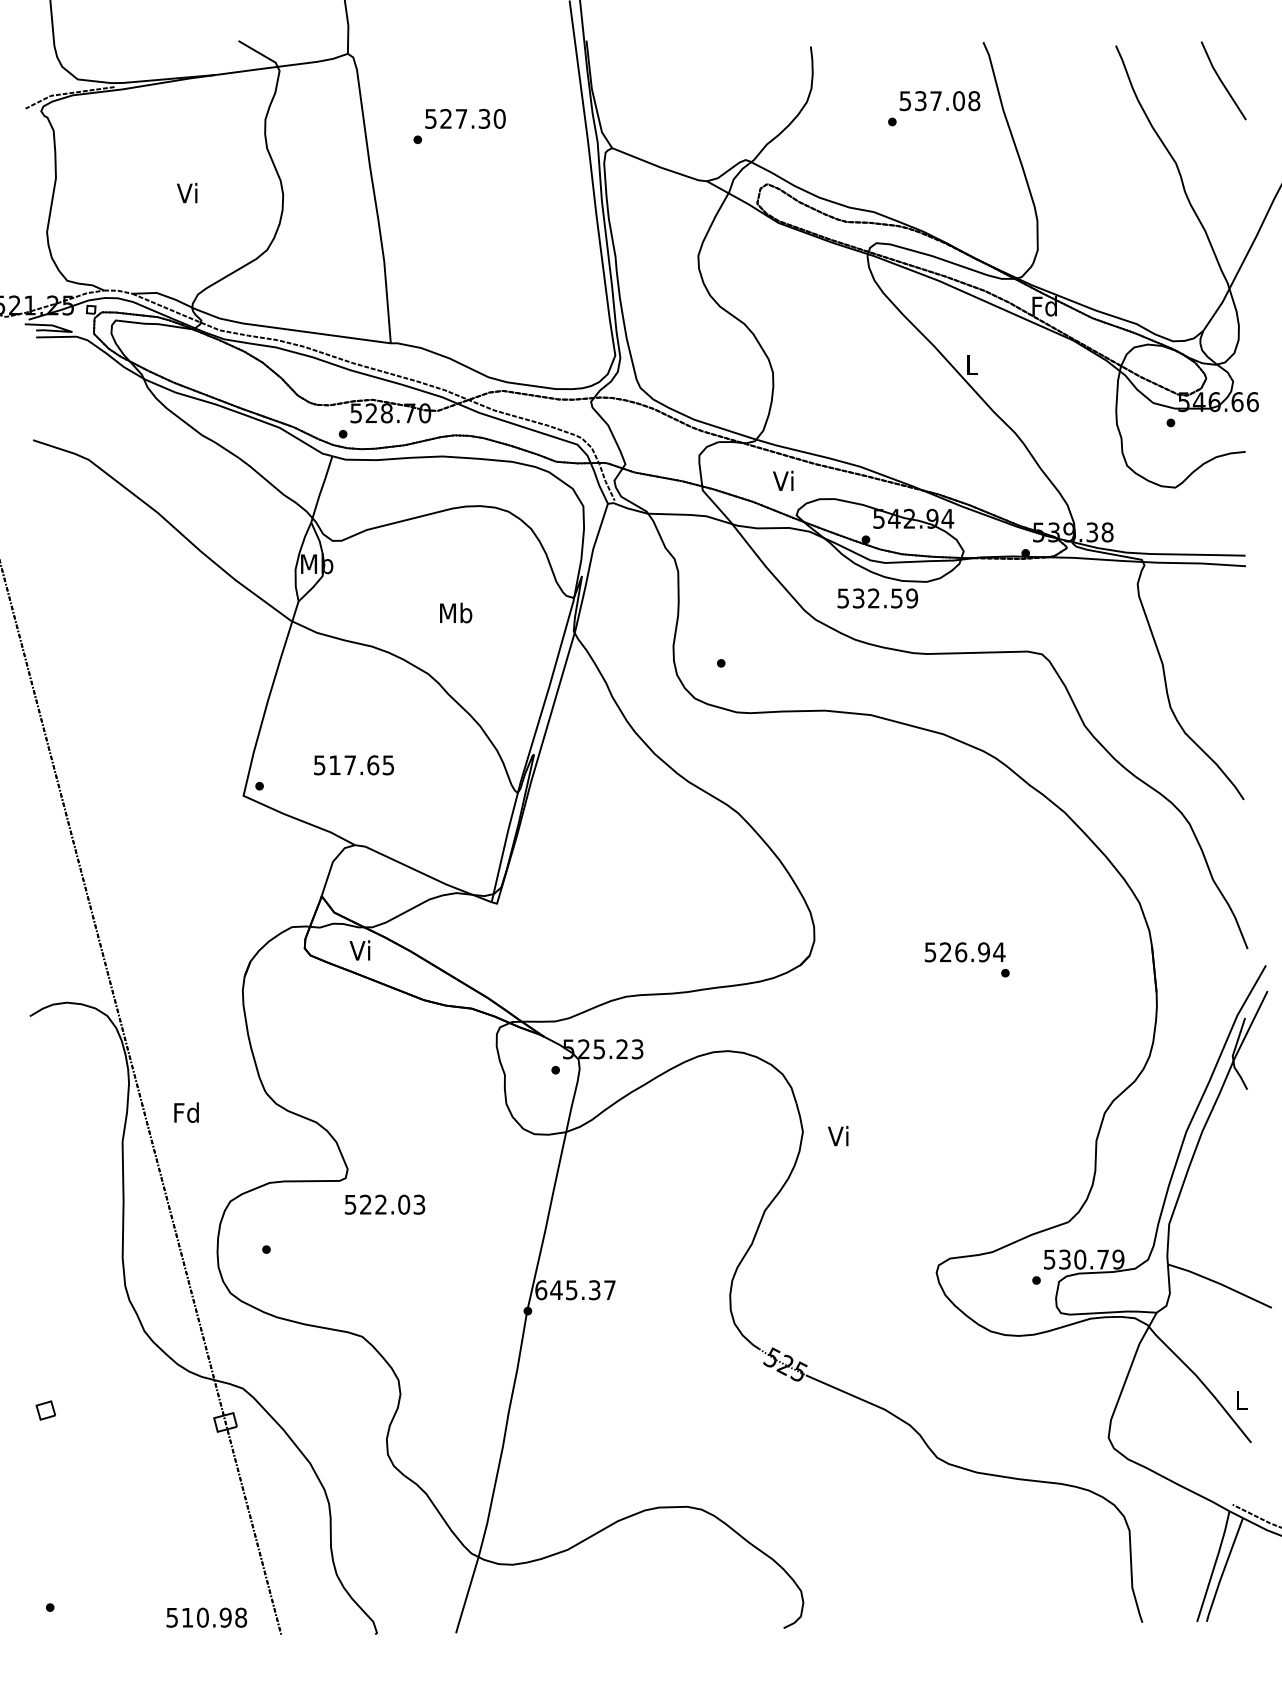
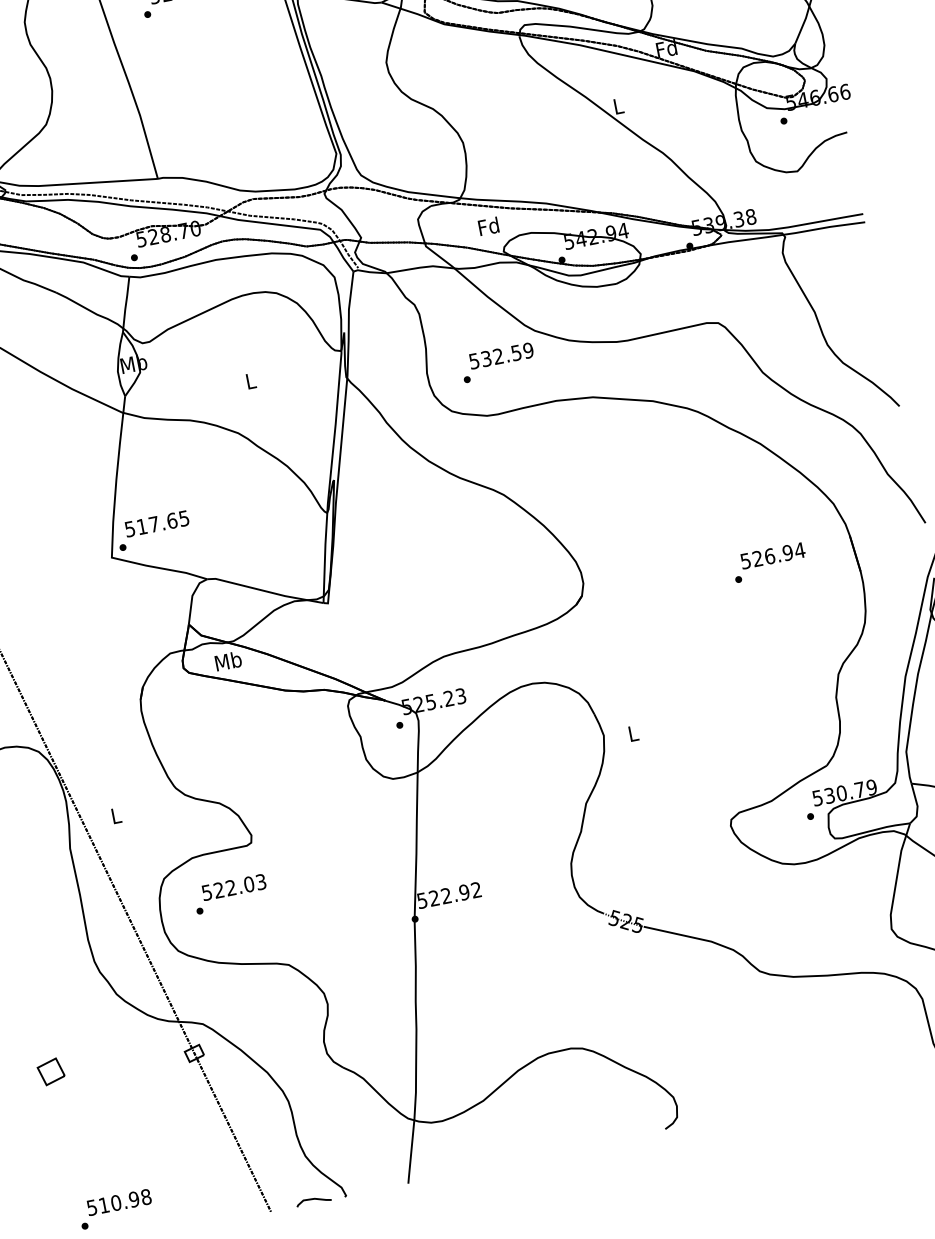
text: (784, 480) -> (488, 226), Vi -> Fd
text: (877, 598) -> (501, 355), moved
text: (456, 612) -> (251, 380), Mb -> L
text: (353, 765) -> (156, 524), moved
text: (361, 950) -> (228, 661), Vi -> Mb
text: (964, 952) -> (772, 556), moved
text: (186, 1112) -> (115, 815), Fd -> L
text: (838, 1136) -> (632, 733), Vi -> L
text: (385, 1204) -> (234, 887), moved
text: (575, 1290) -> (449, 895), 645.37 -> 522.92
part: (45, 1410) -> (50, 1071), size x1.67
text: (206, 1617) -> (119, 1202), moved
curve: (337, 1630) -> (314, 1199), added

